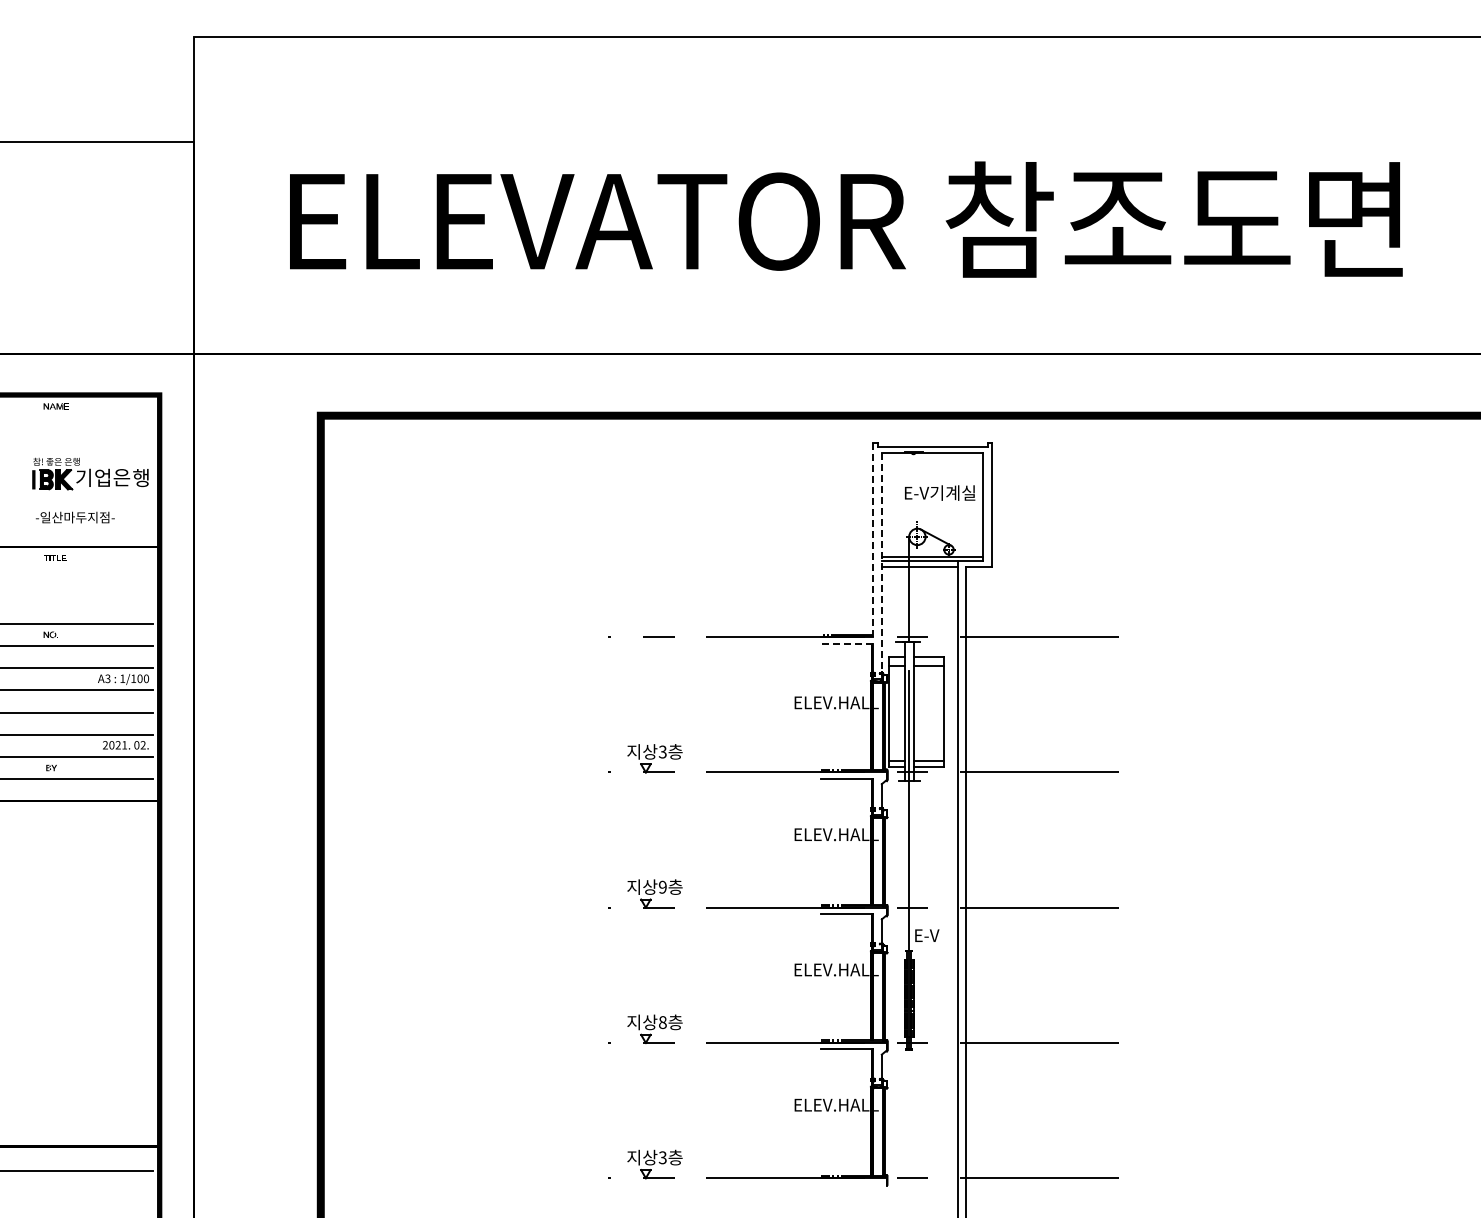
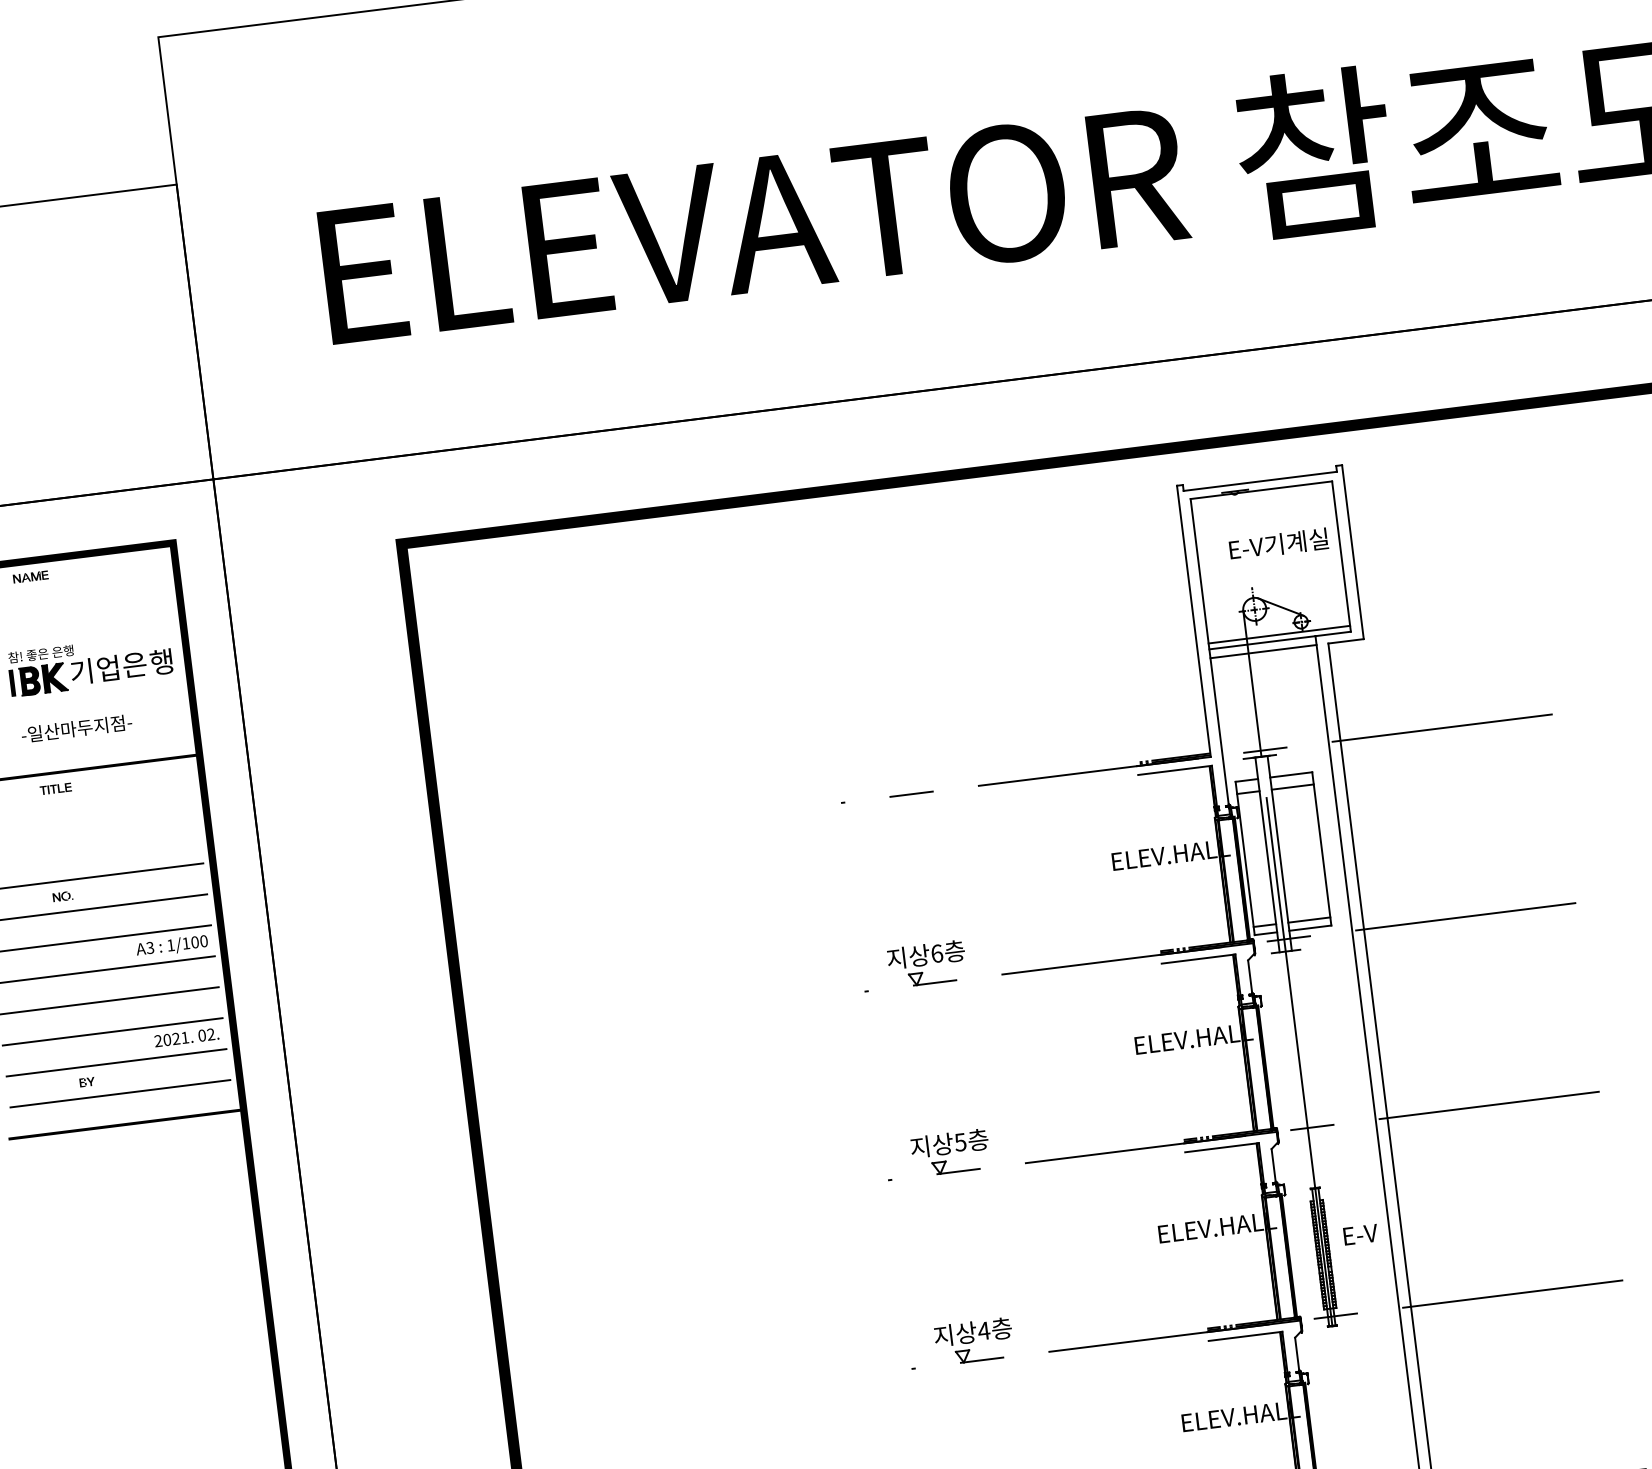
line: (873, 540) -> (1194, 622), dashed -> solid
line: (881, 566) -> (1209, 656), dashed -> solid
line: (846, 643) -> (1174, 770), dashed -> solid
text: (662, 751) -> (936, 952), 3 -> 6
text: (662, 886) -> (959, 1141), 9 -> 5
text: (927, 935) -> (1361, 1234), moved
text: (662, 1022) -> (983, 1331), 8 -> 4

